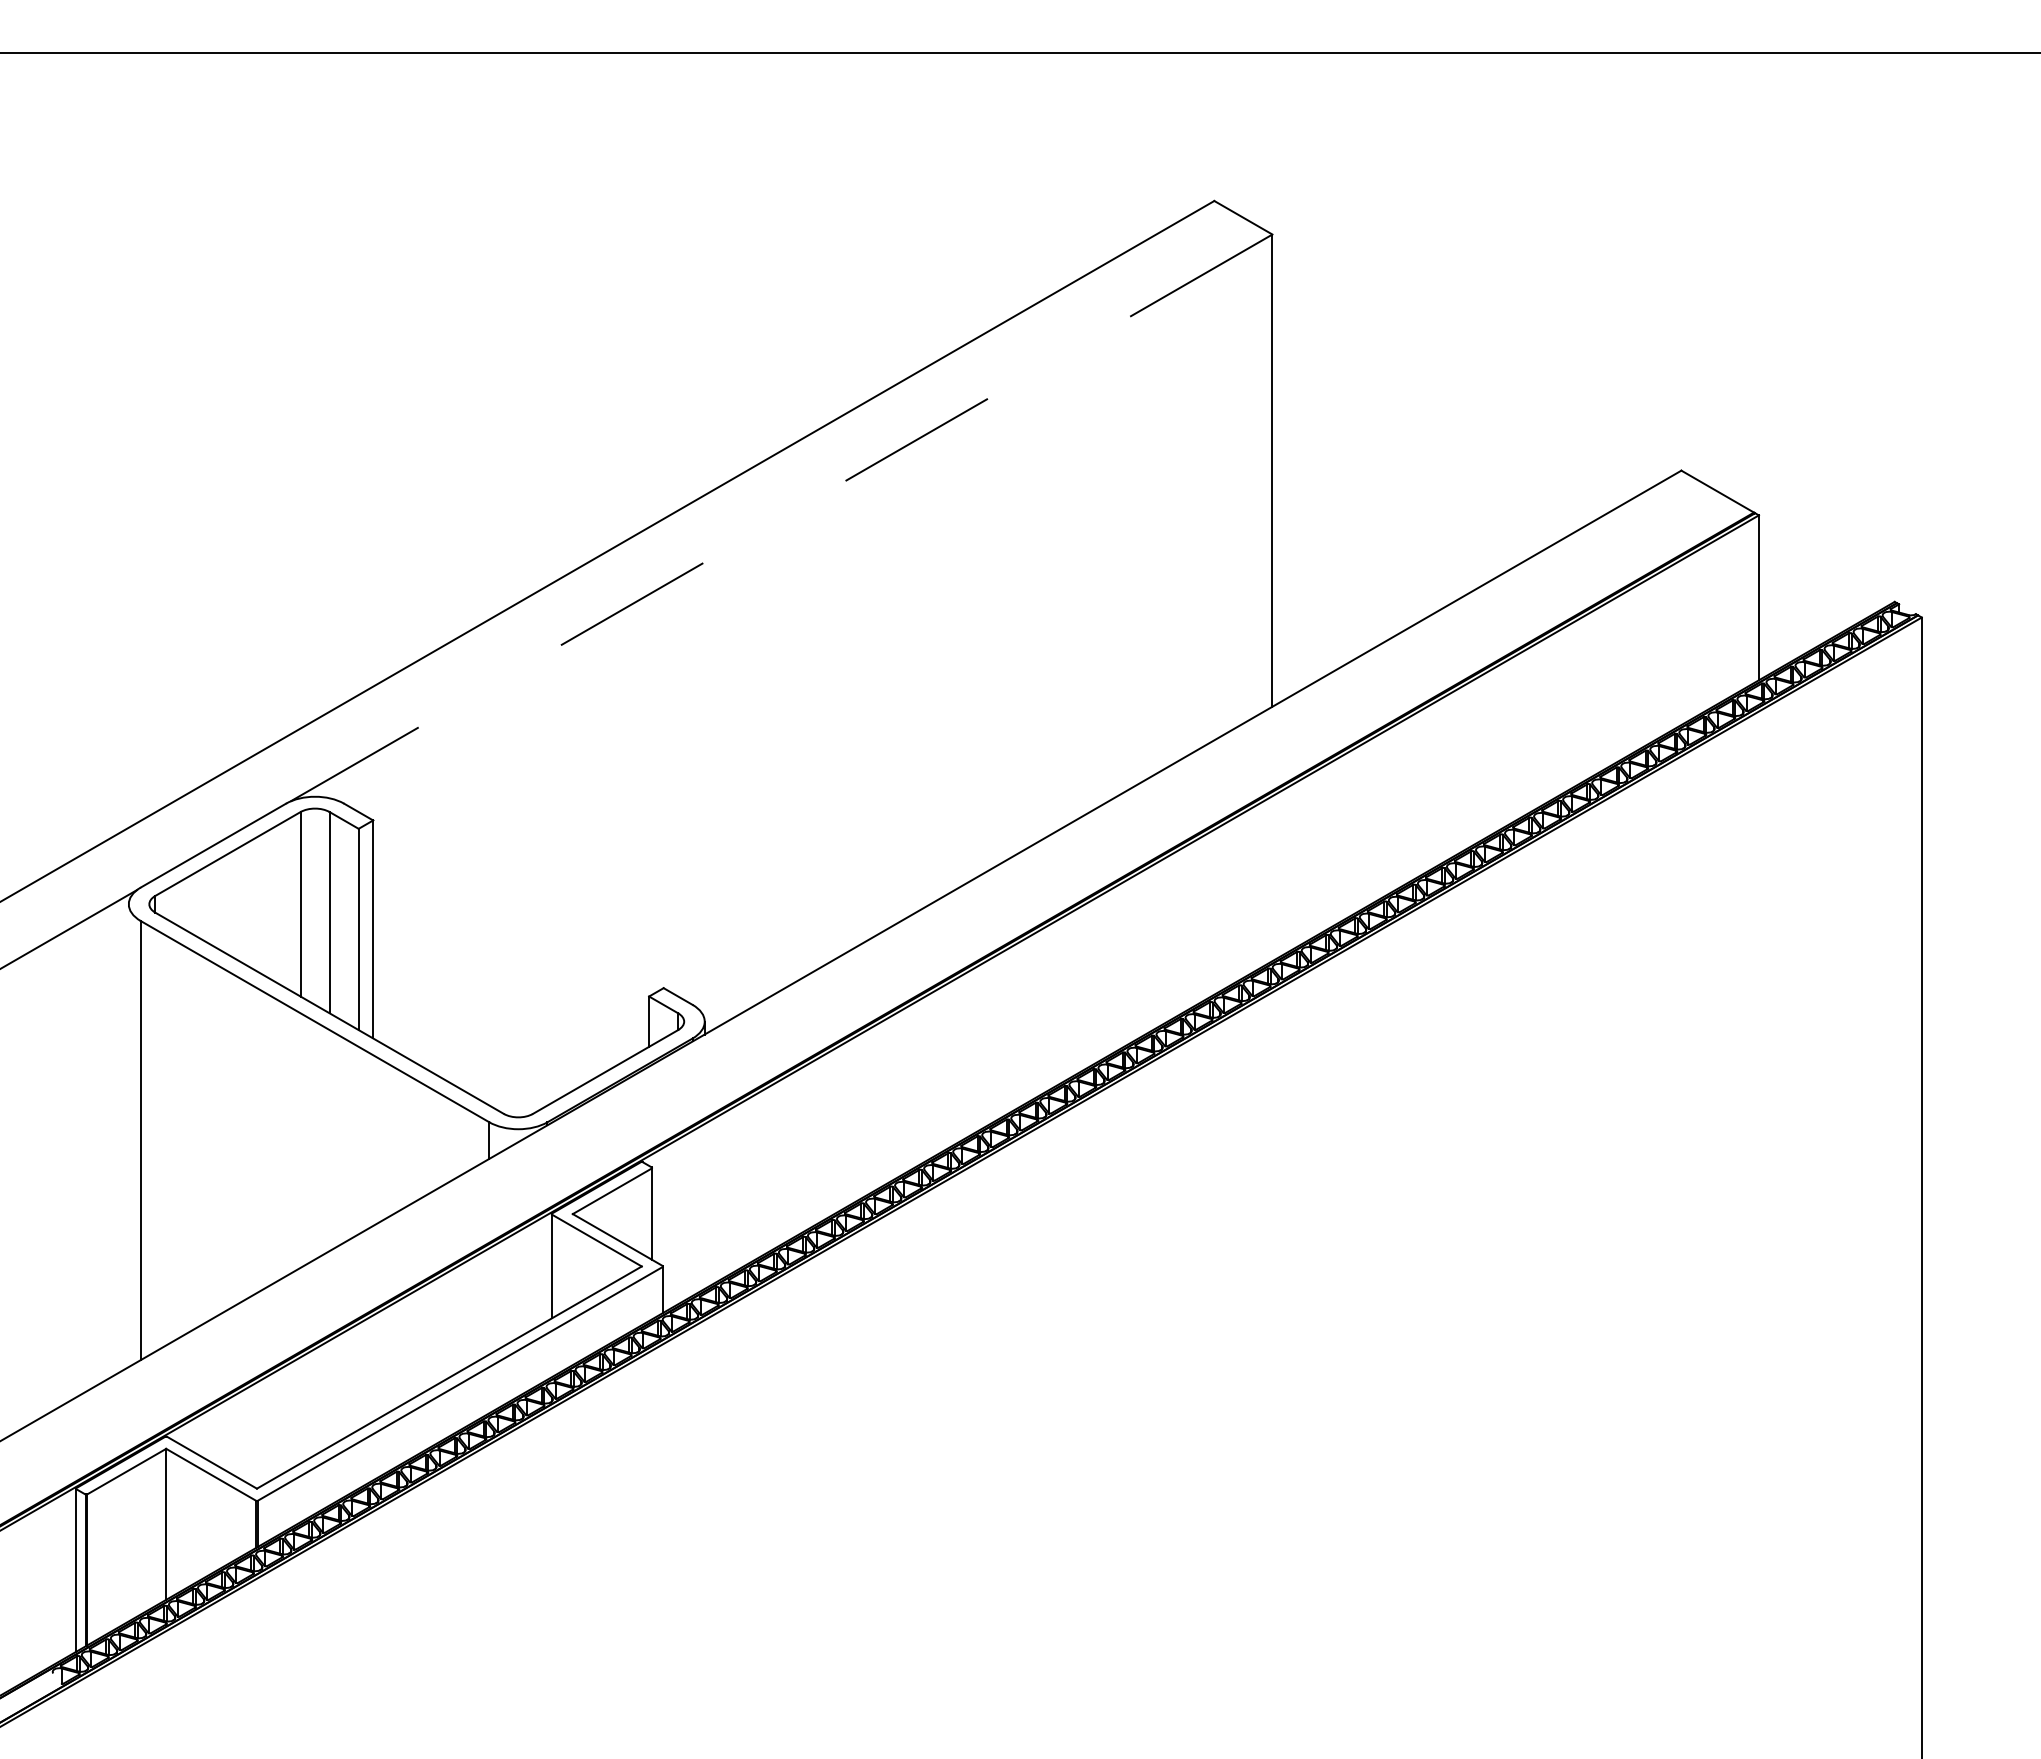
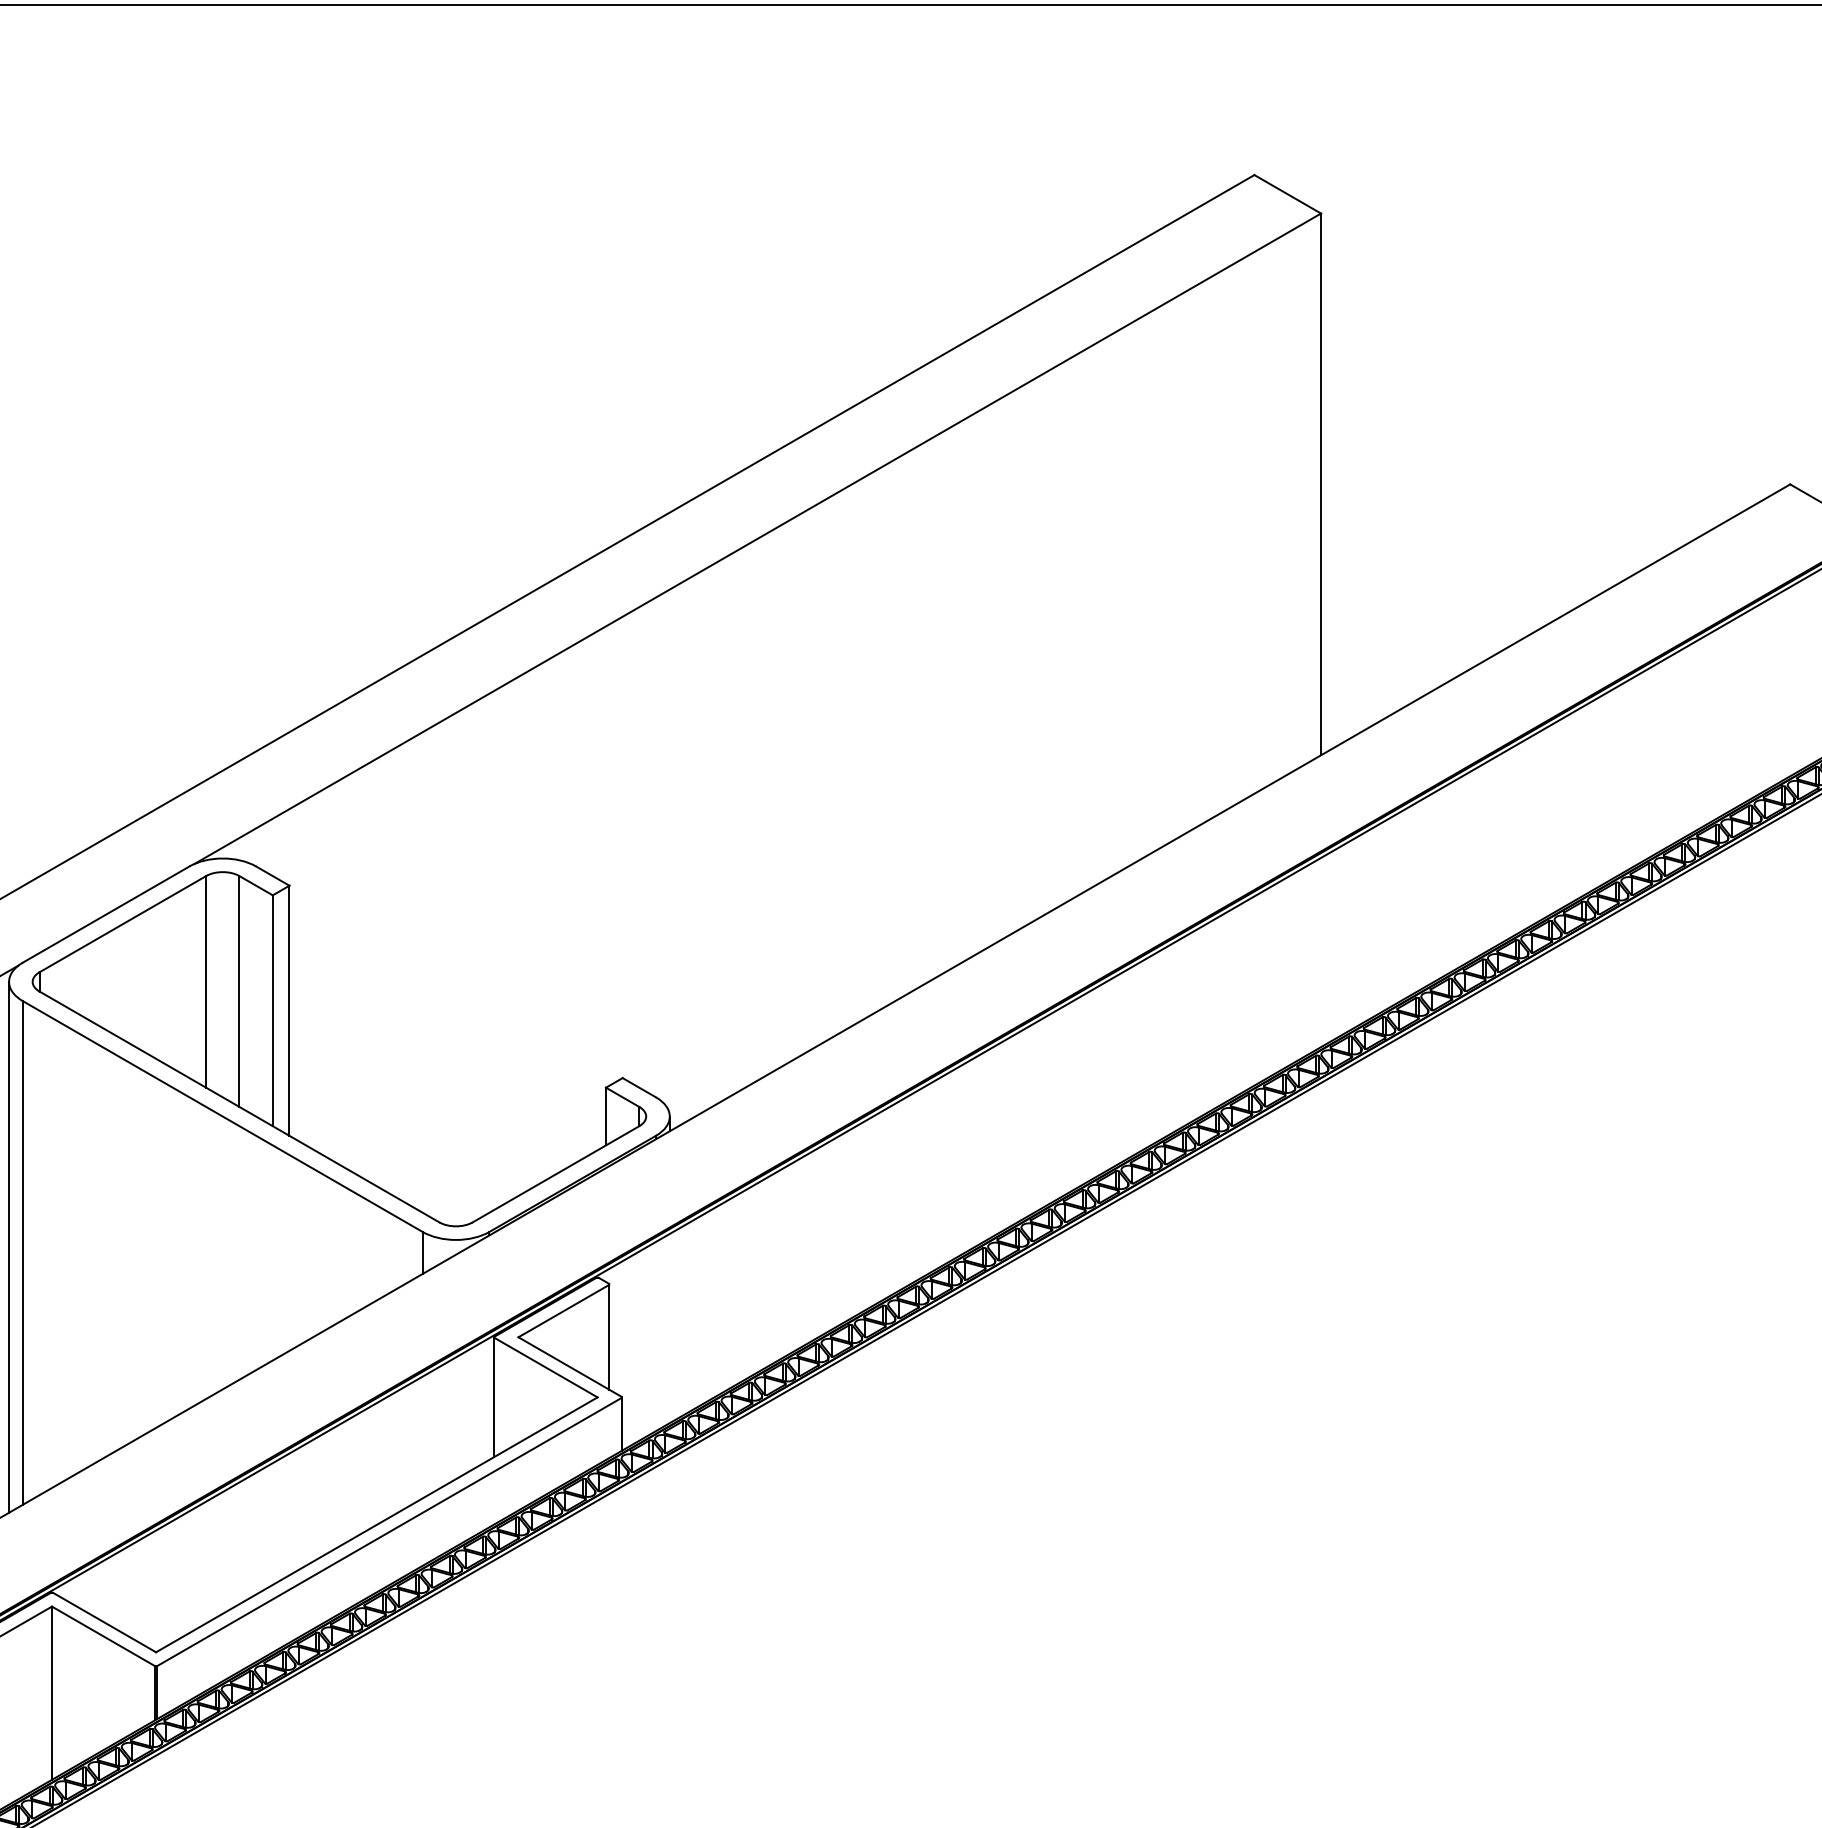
line: (781, 518) -> (757, 539), dashed -> solid
line: (128, 1135) -> (8, 1247), added

